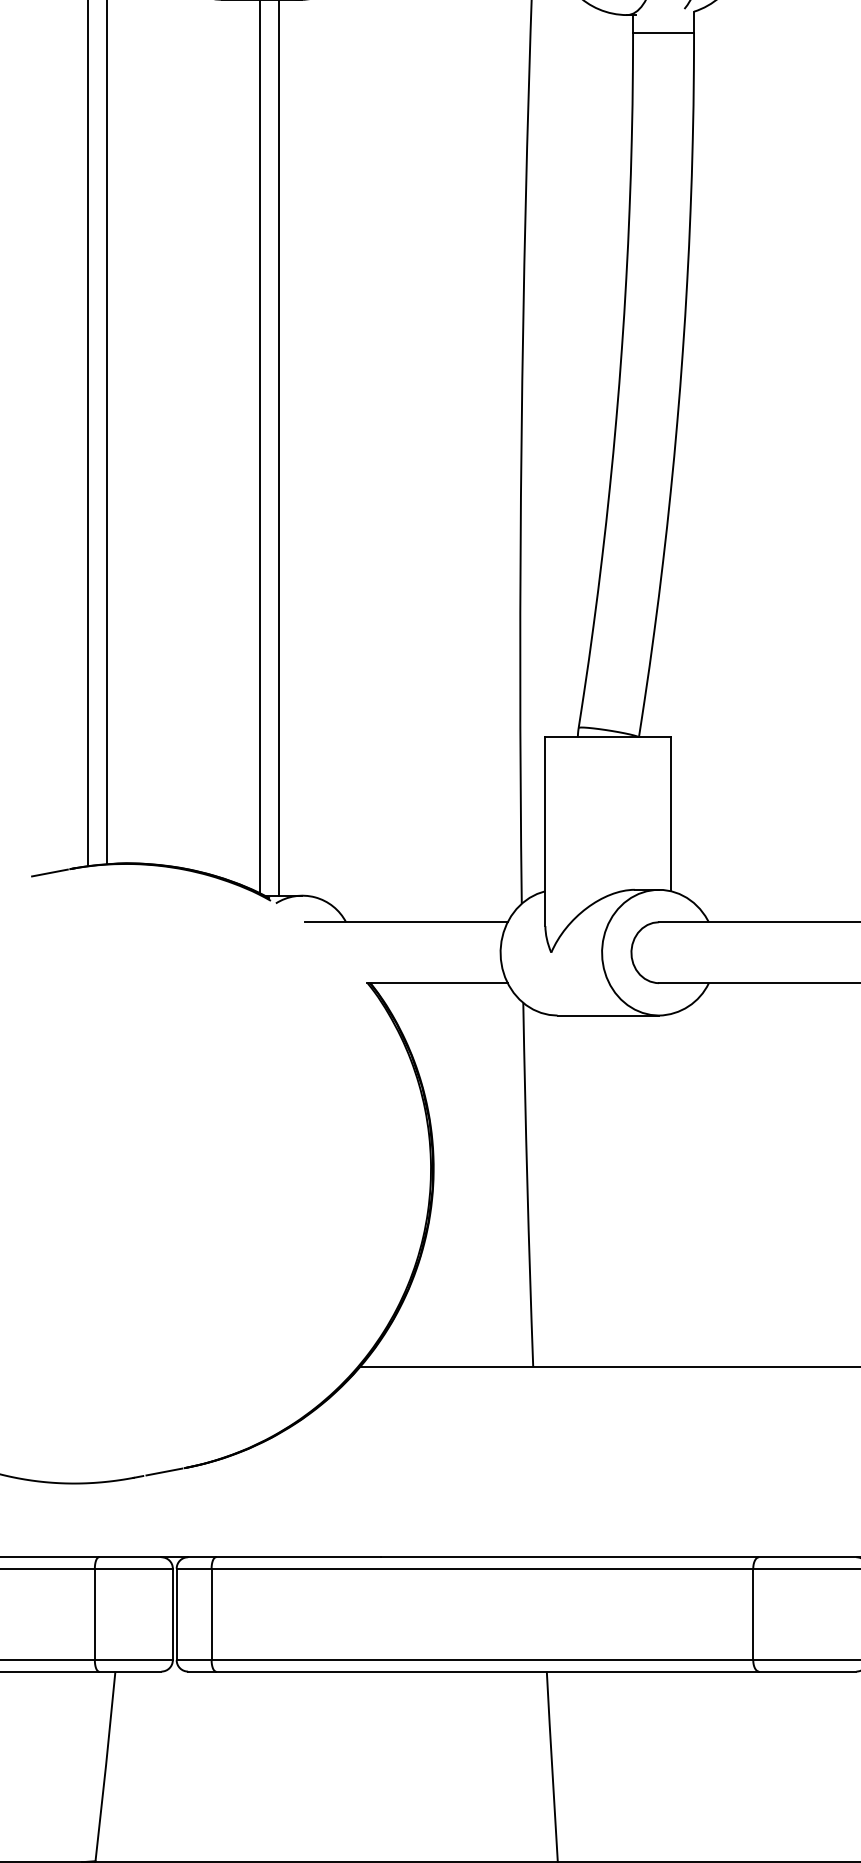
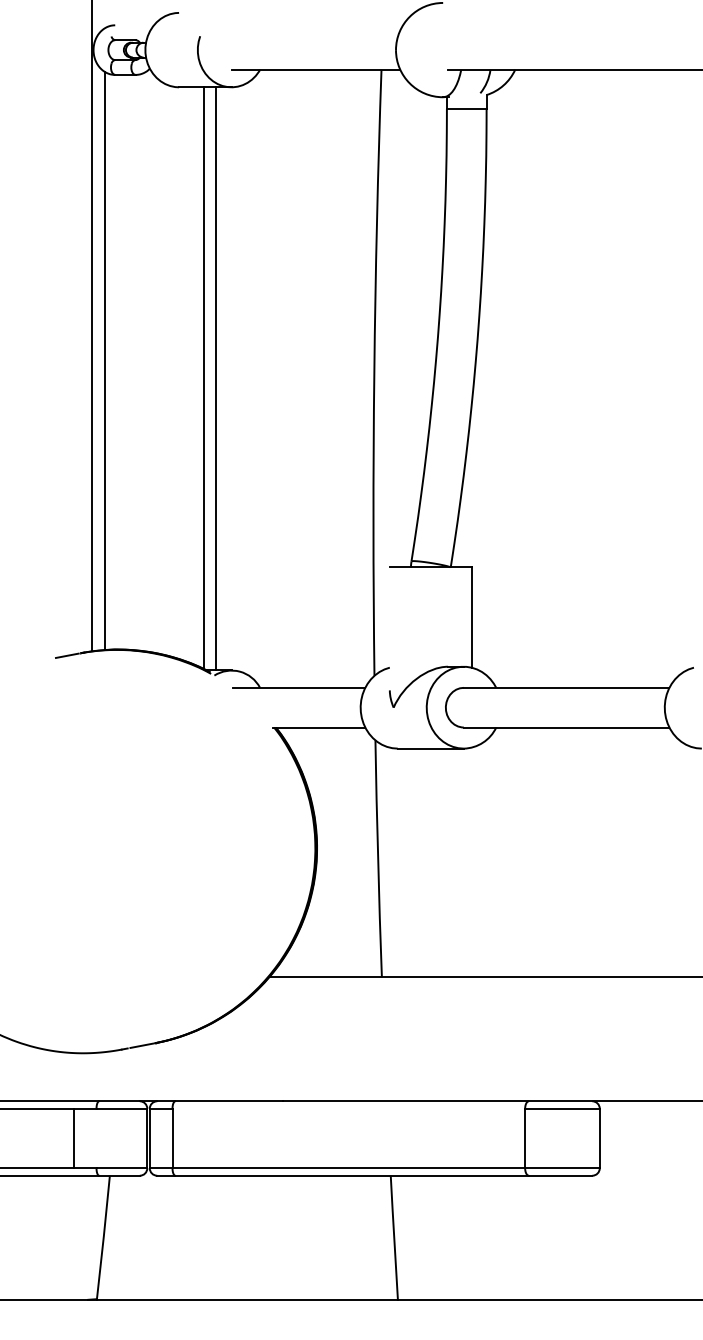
line: (544, 831) -> (389, 628), removed
line: (481, 1568) -> (348, 1108), removed
line: (94, 1614) -> (73, 1138), moved

